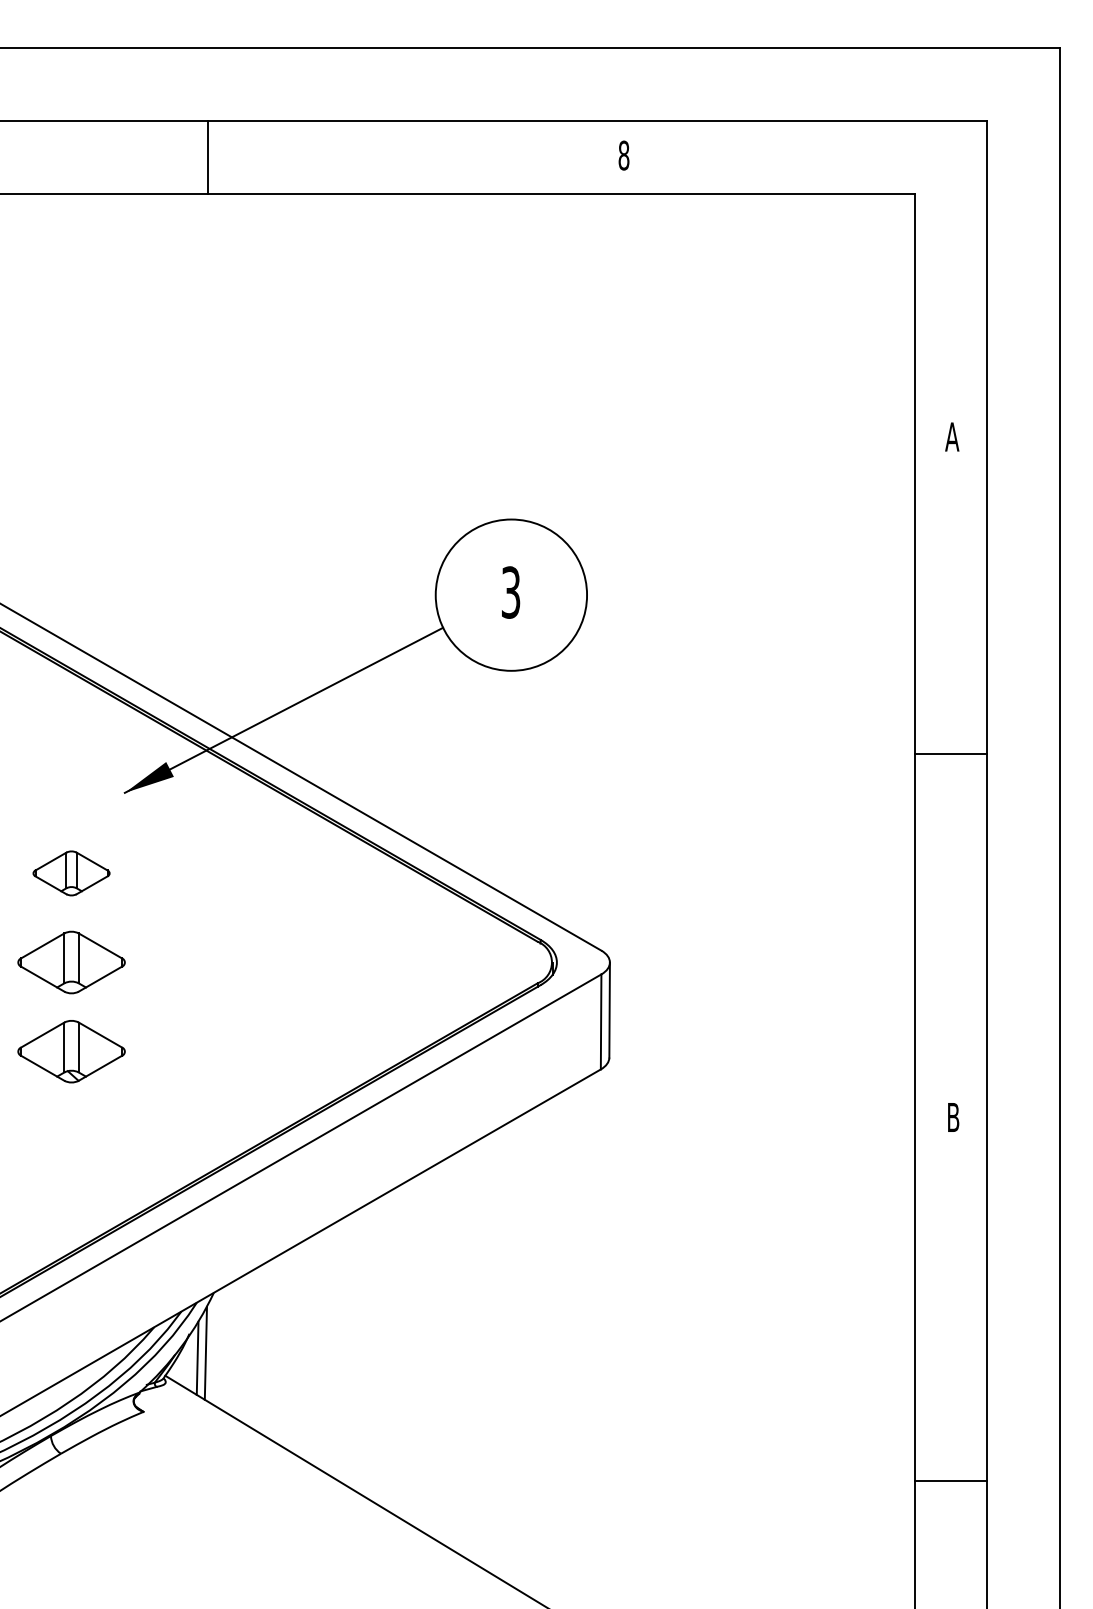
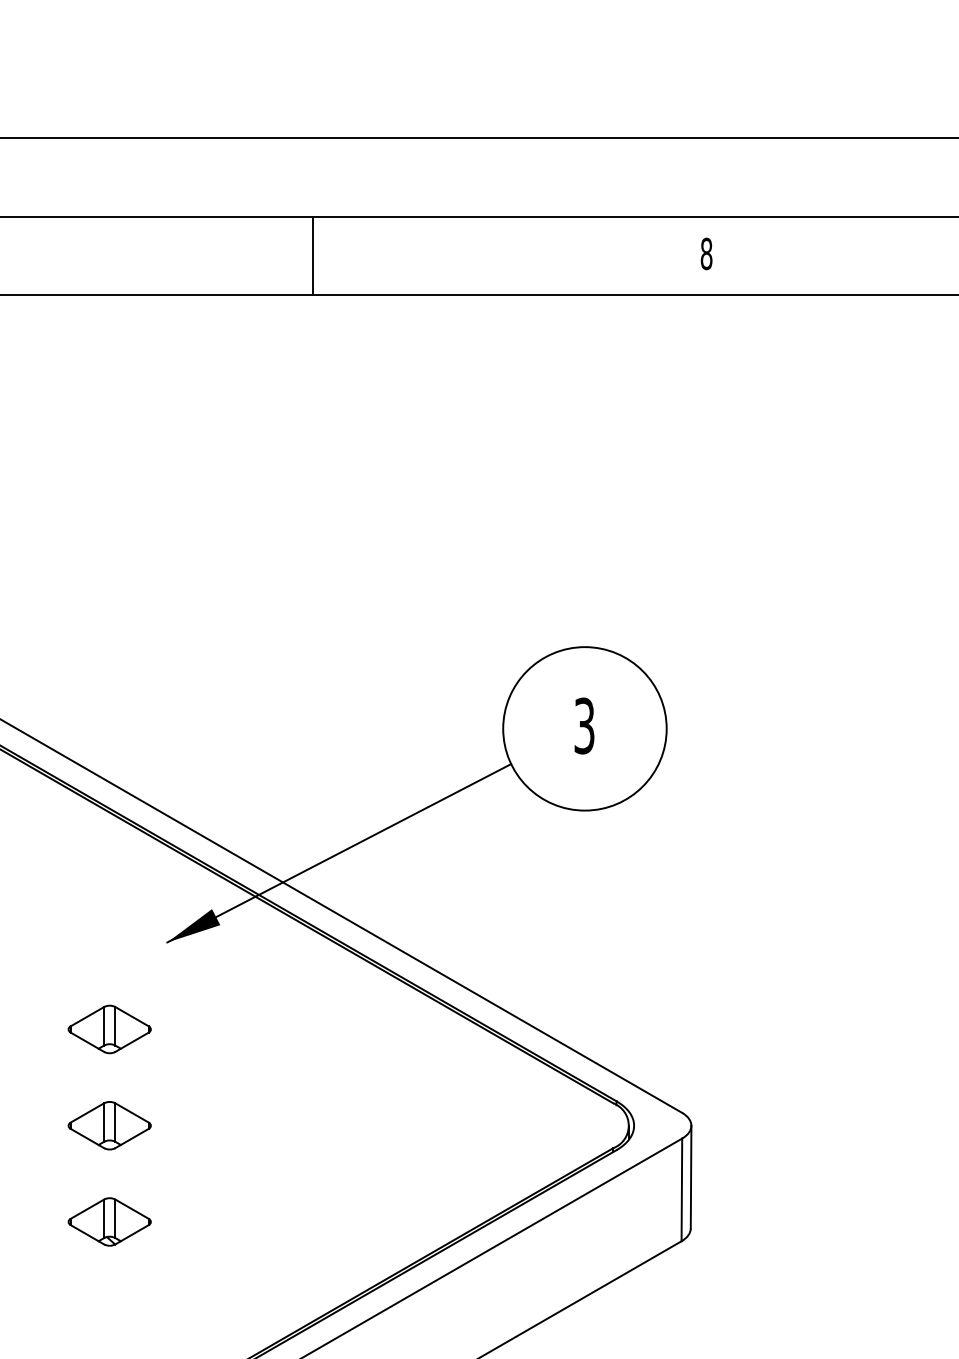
line: (207, 157) -> (312, 255), moved
part: (71, 962) -> (109, 1125), size x0.71
part: (71, 1051) -> (109, 1221), size x0.71

